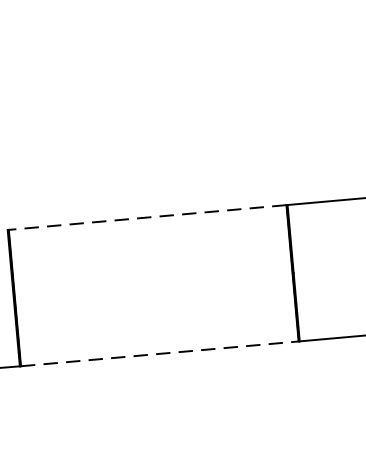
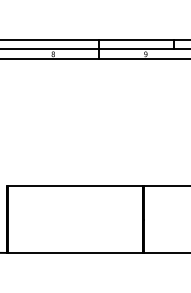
line: (147, 217) -> (75, 186), dashed -> solid
line: (159, 352) -> (75, 252), dashed -> solid

